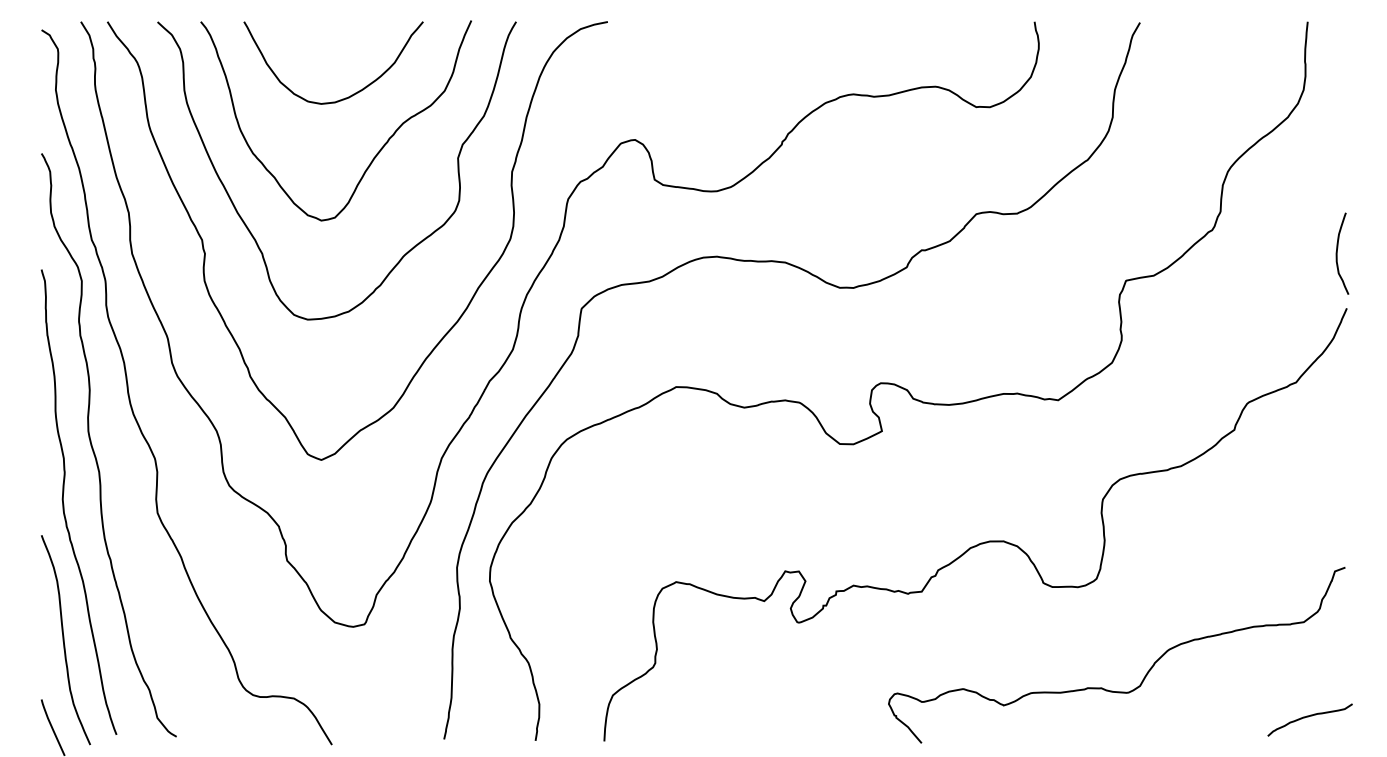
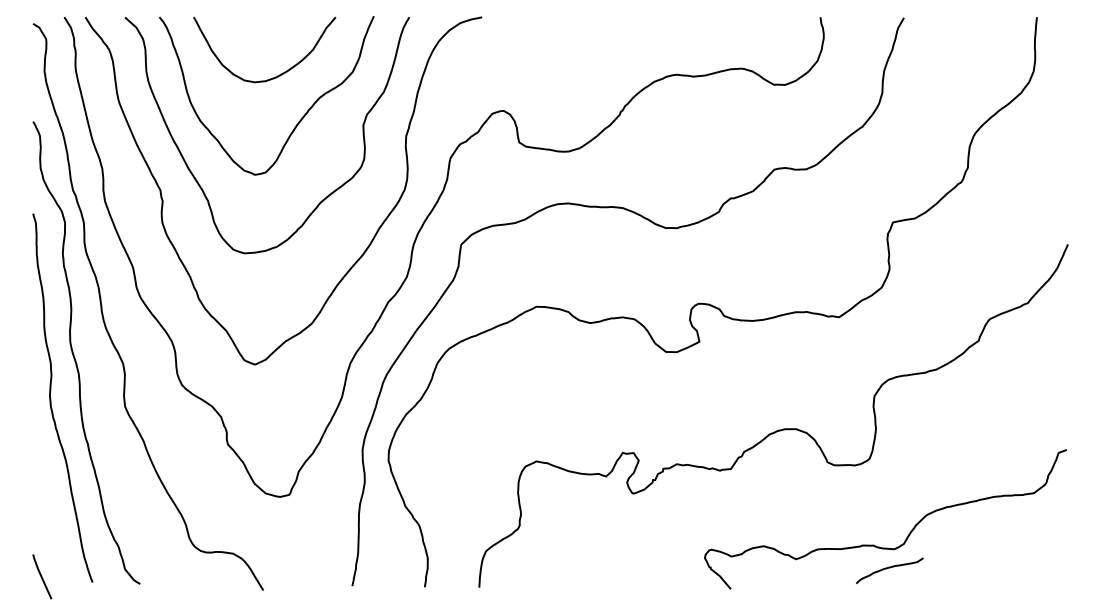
curve: (1337, 253) -> (1060, 200), removed
curve: (64, 640) -> (51, 507), removed
curve: (1308, 717) -> (888, 568), moved

